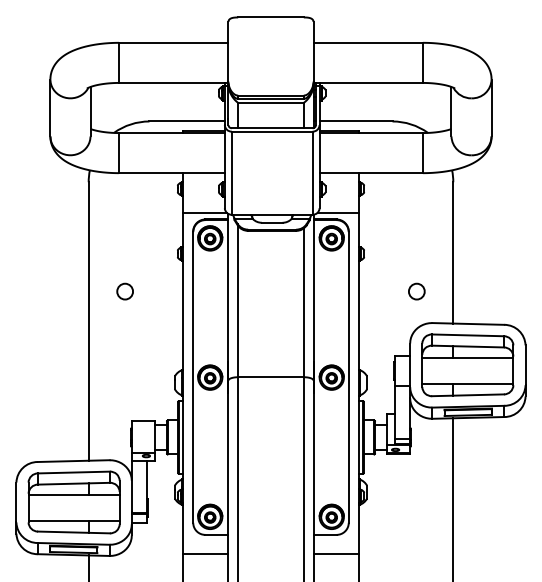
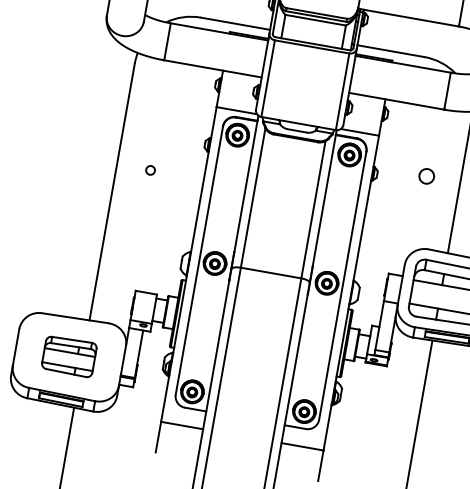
circle: (124, 291) -> (150, 170), size x0.6
circle: (416, 291) -> (426, 176), moved
part: (73, 502) -> (68, 356), size x0.6

